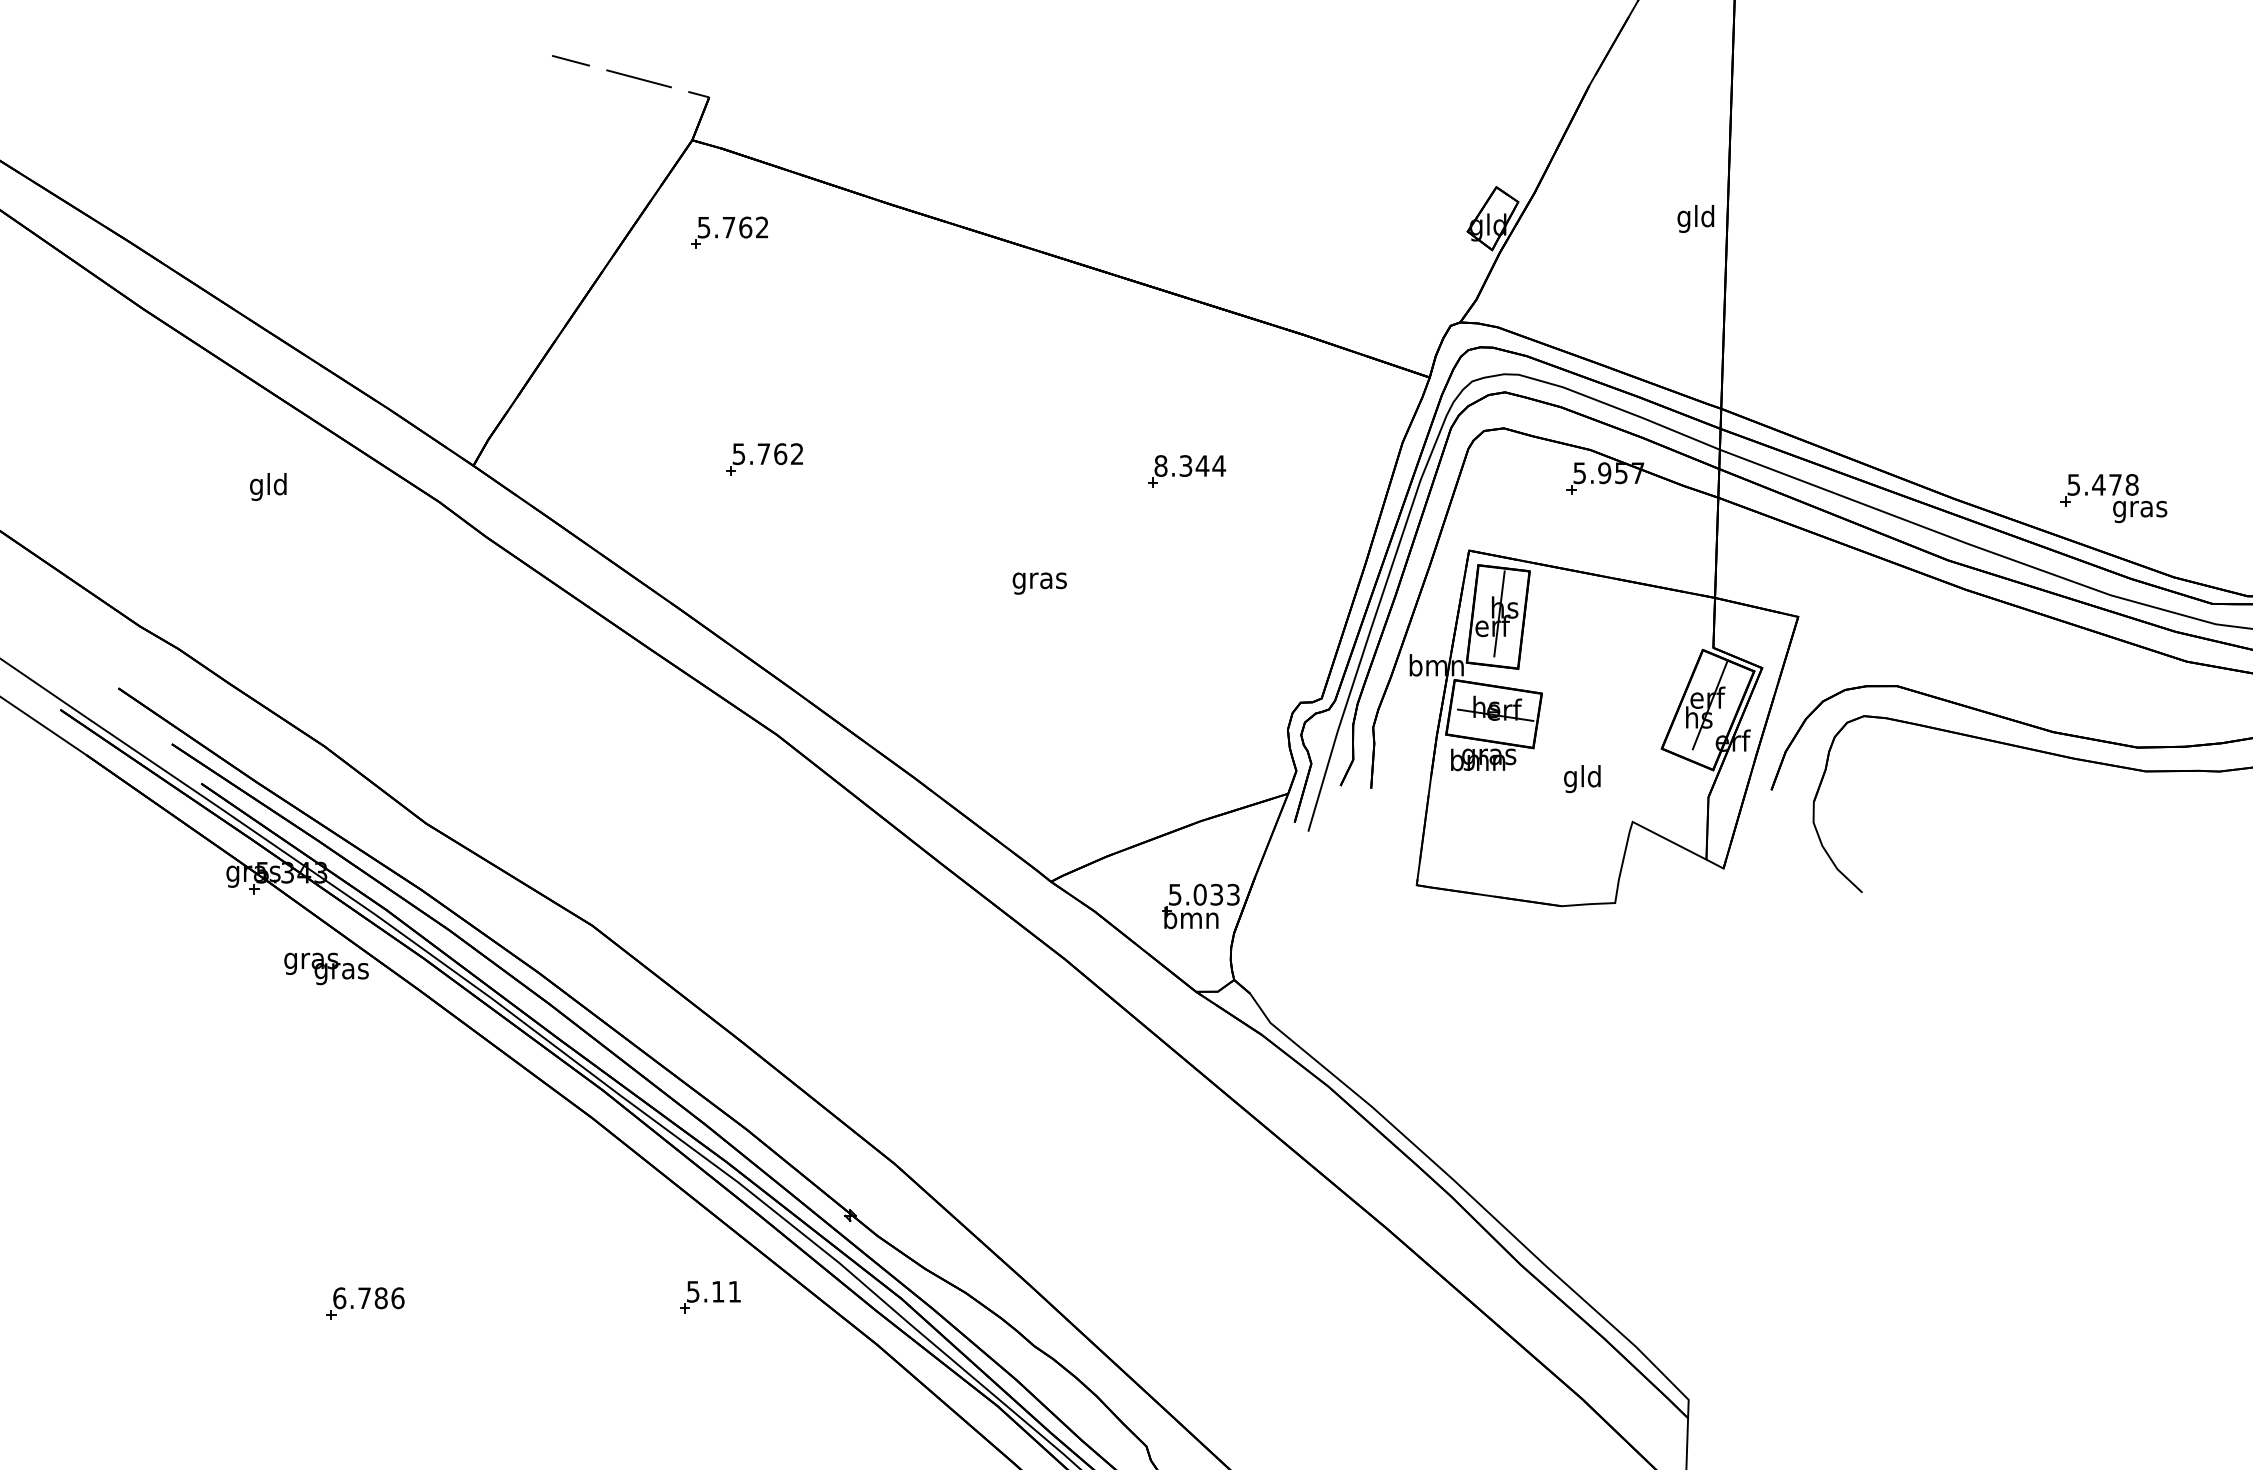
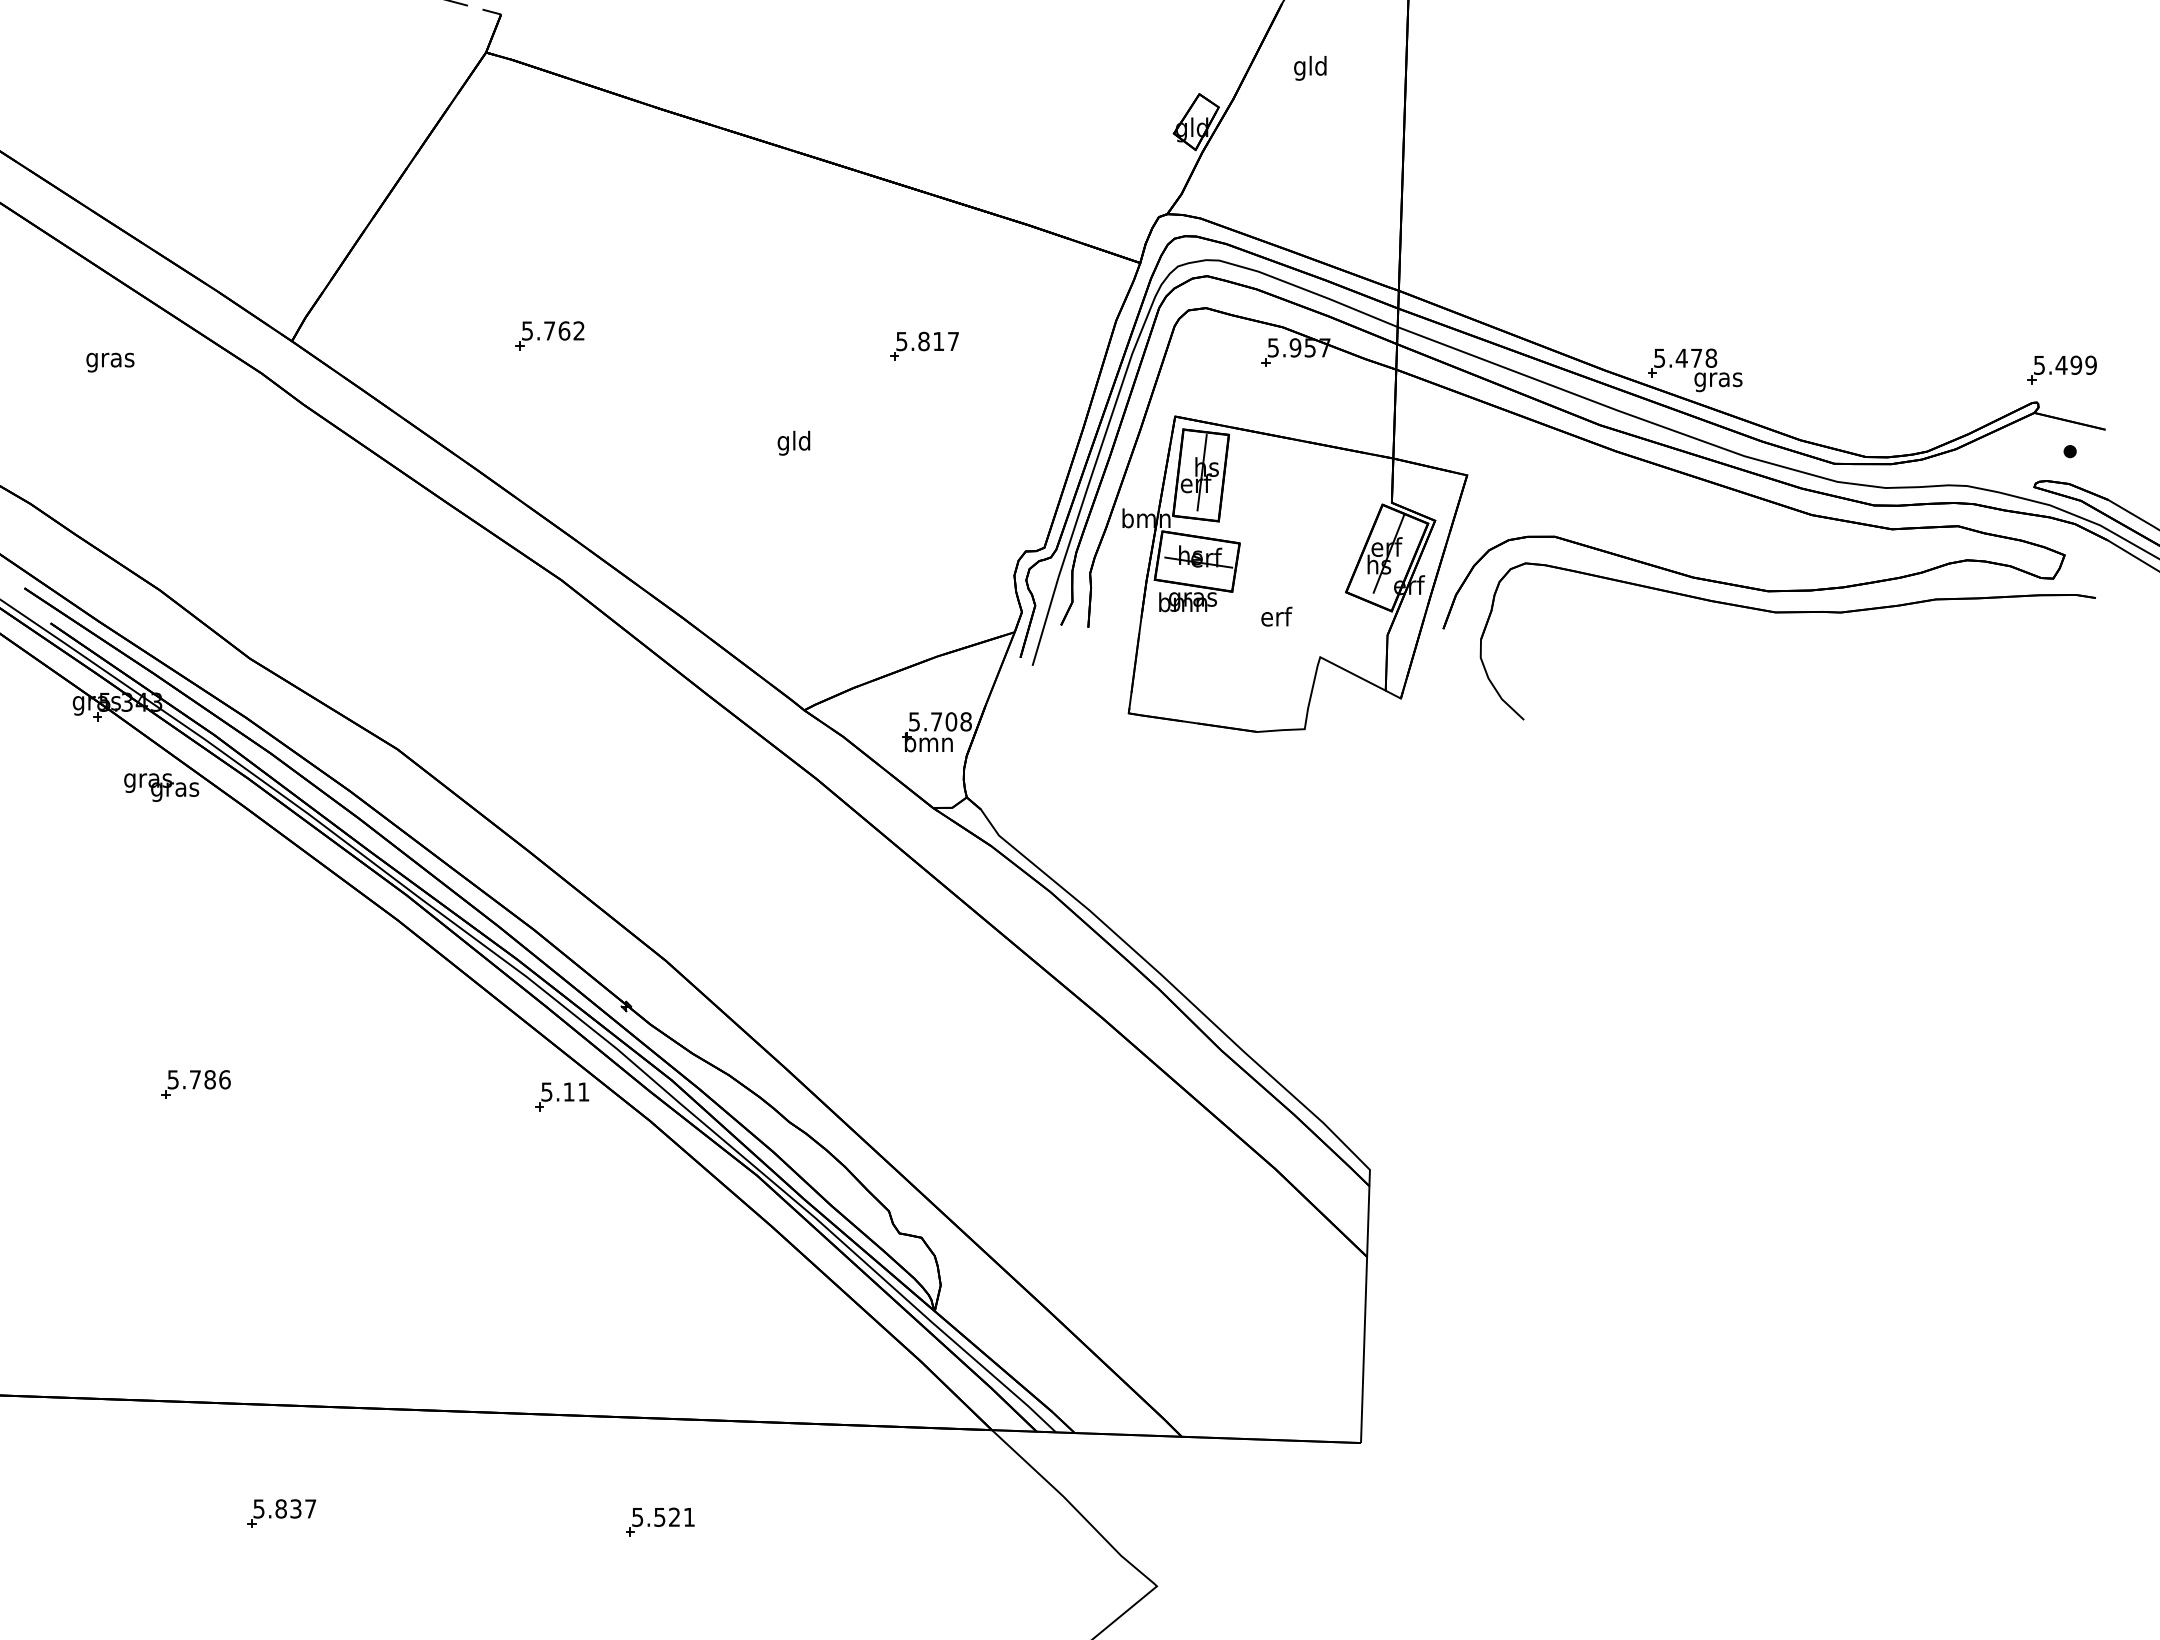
text: (1696, 219) -> (1310, 68), moved
part: (728, 232) -> (518, 134), removed
text: (1189, 466) -> (927, 341), 8.344 -> 5.817
text: (268, 486) -> (110, 359), gld -> gras
part: (2114, 498) -> (1695, 370), moved
text: (1039, 579) -> (794, 442), gras -> gld
text: (1582, 778) -> (1275, 618), gld -> erf
text: (1215, 894) -> (950, 721), 5.033 -> 5.708
part: (710, 1296) -> (562, 1096), moved
text: (339, 1297) -> (173, 1079), 6.786 -> 5.786

